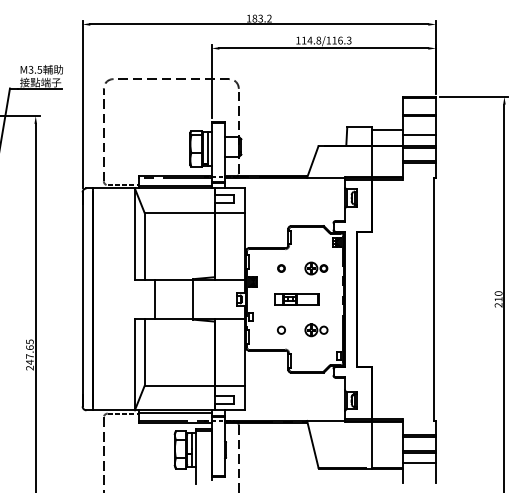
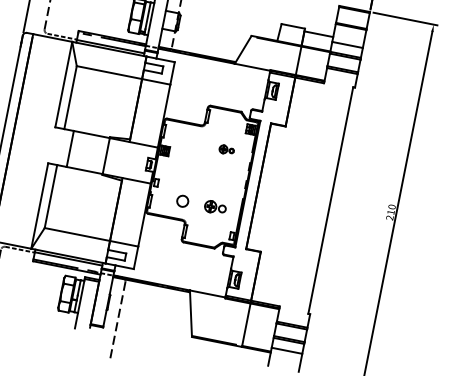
part: (281, 268) -> (194, 143), removed
part: (316, 268) -> (226, 150), size x0.7
part: (296, 299) -> (202, 175), removed
circle: (281, 329) -> (182, 200), size x1.6

